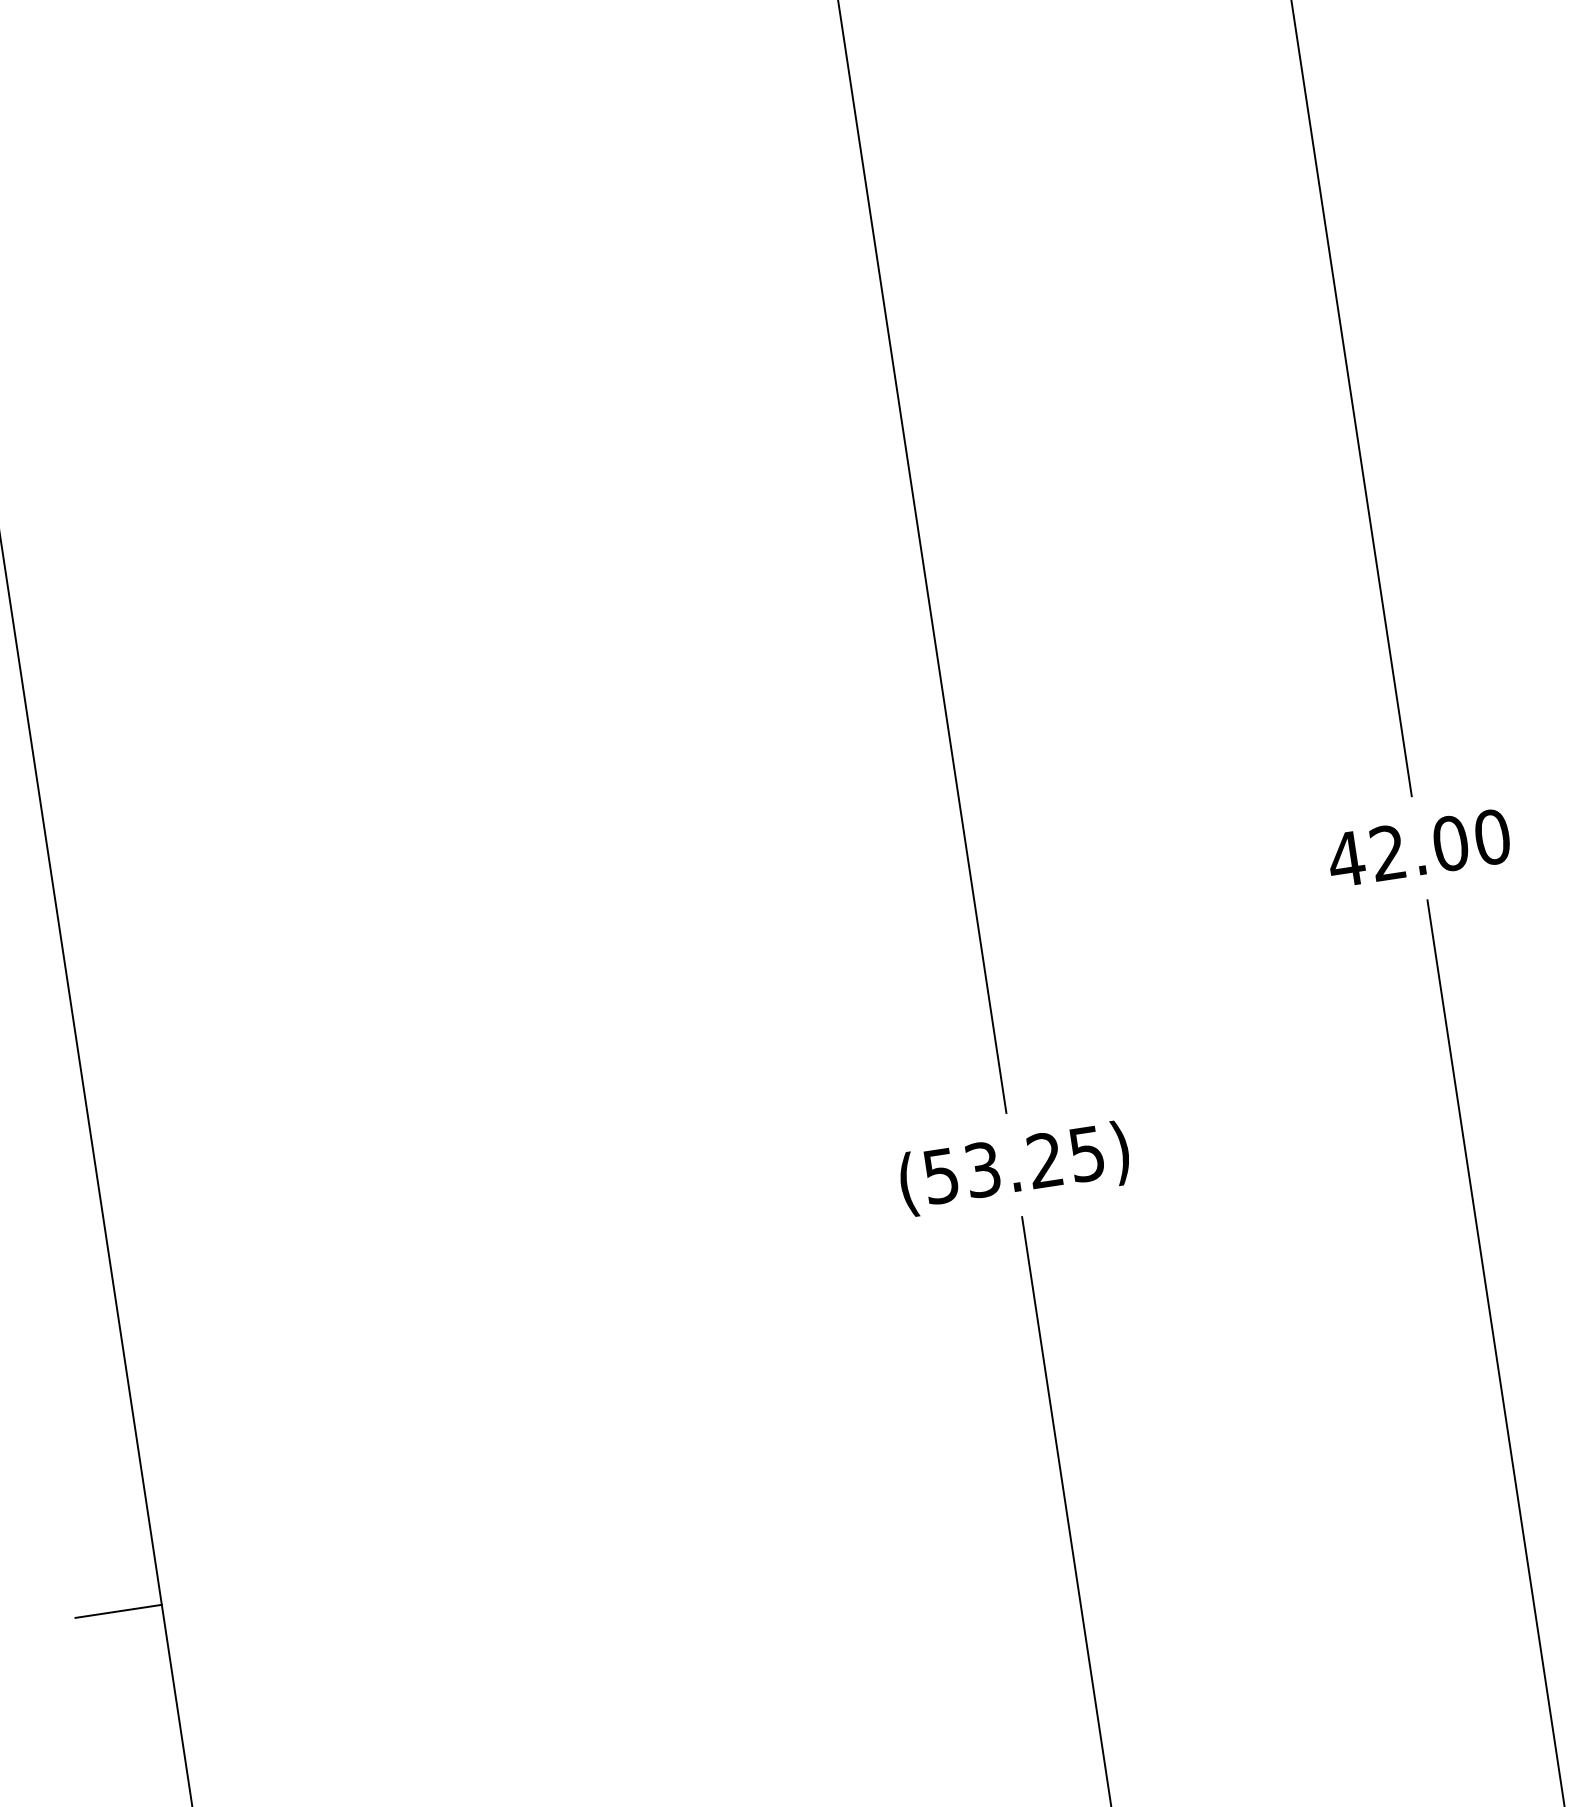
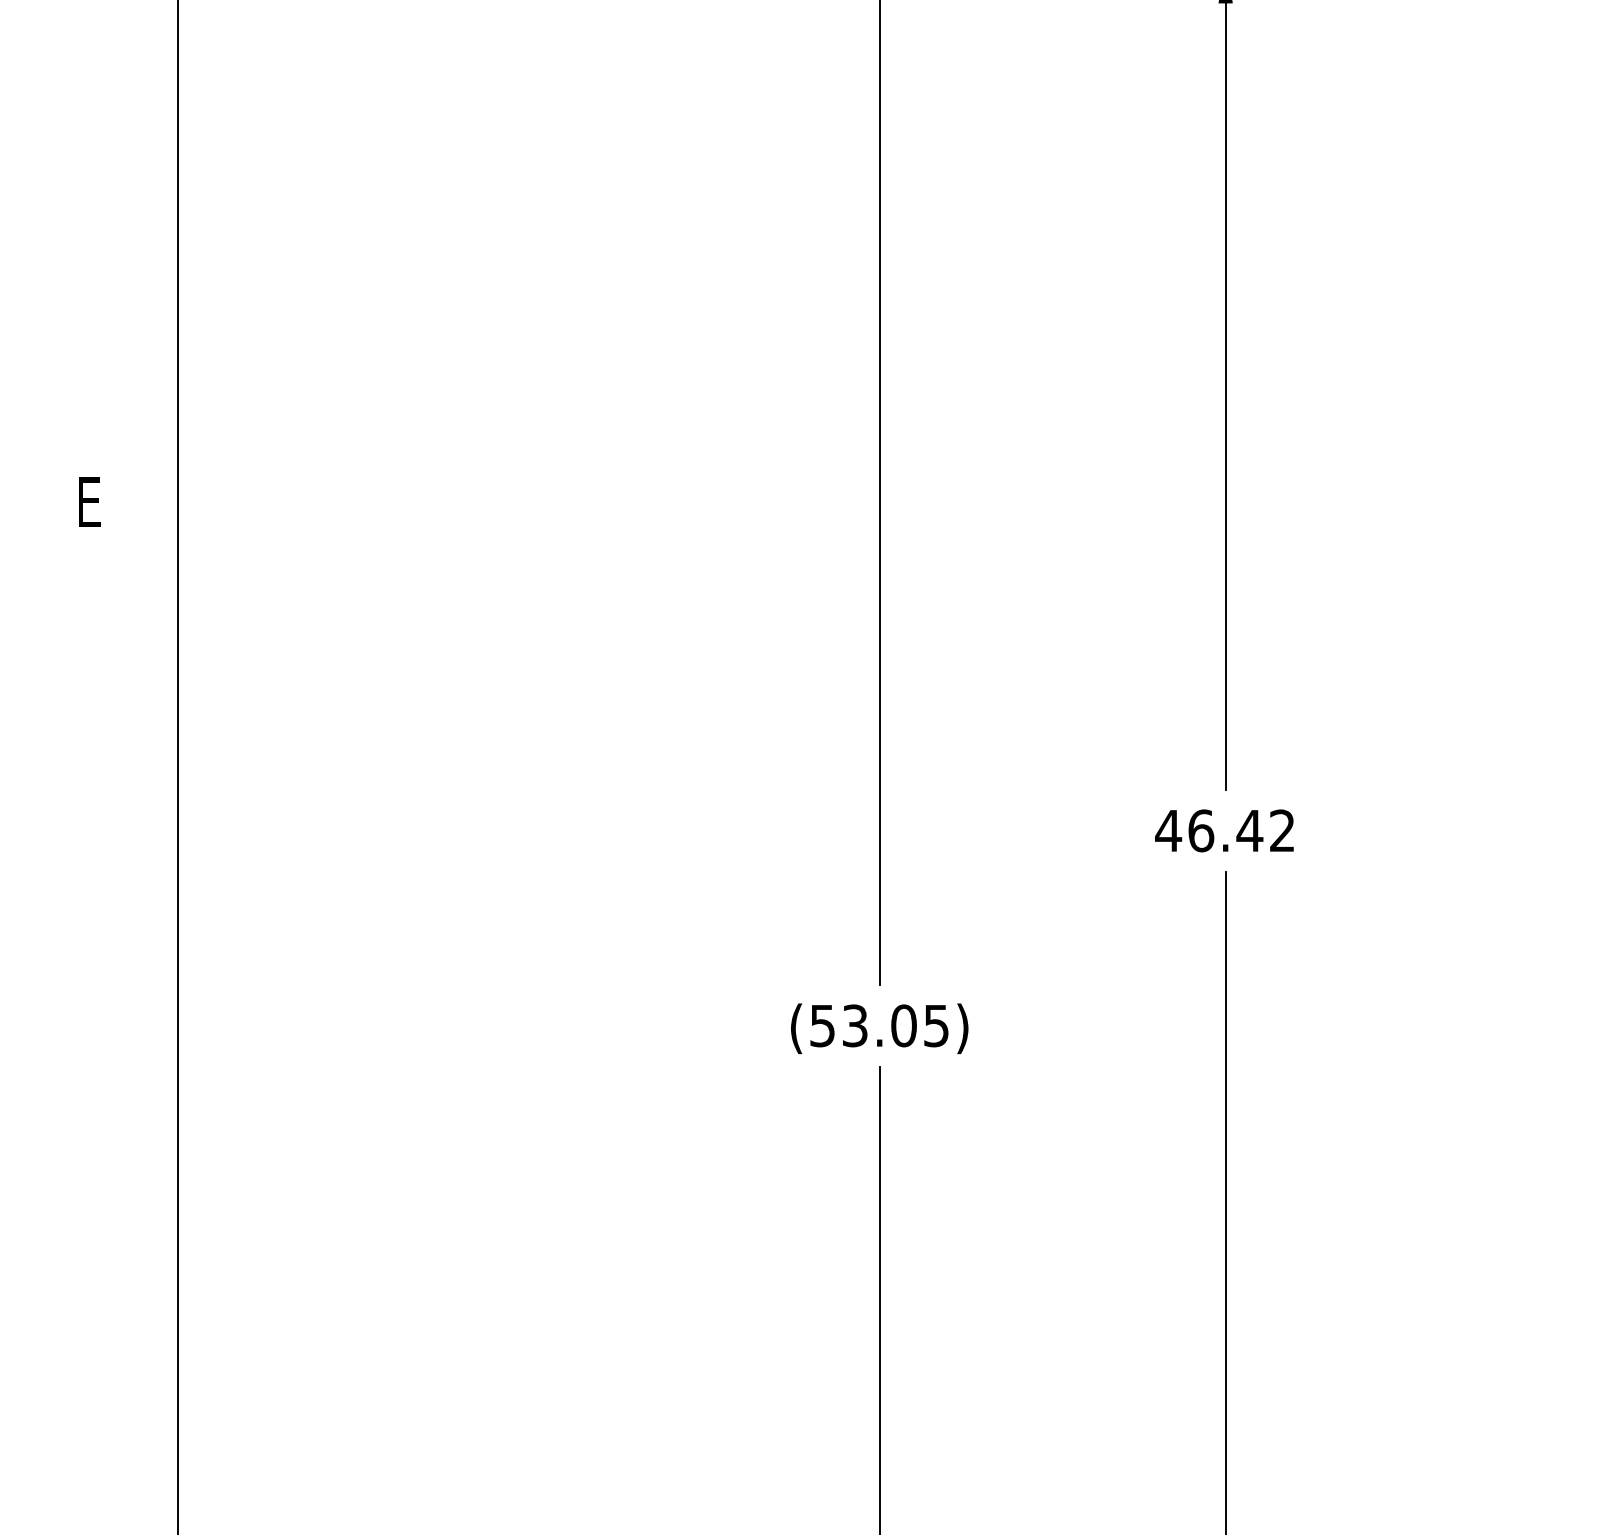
text: (1439, 844) -> (1241, 830), 42.00 -> 46.42
text: (1044, 1159) -> (903, 1025), (53.25) -> (53.05)
line: (118, 1611) -> (144, 1263), removed

